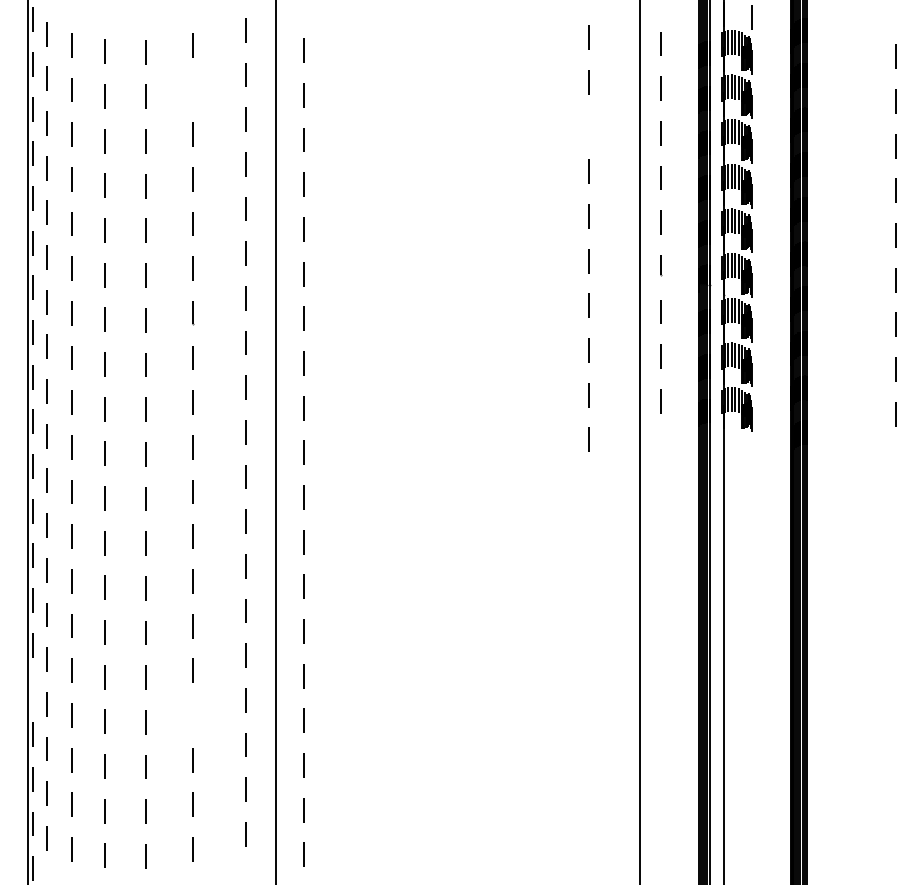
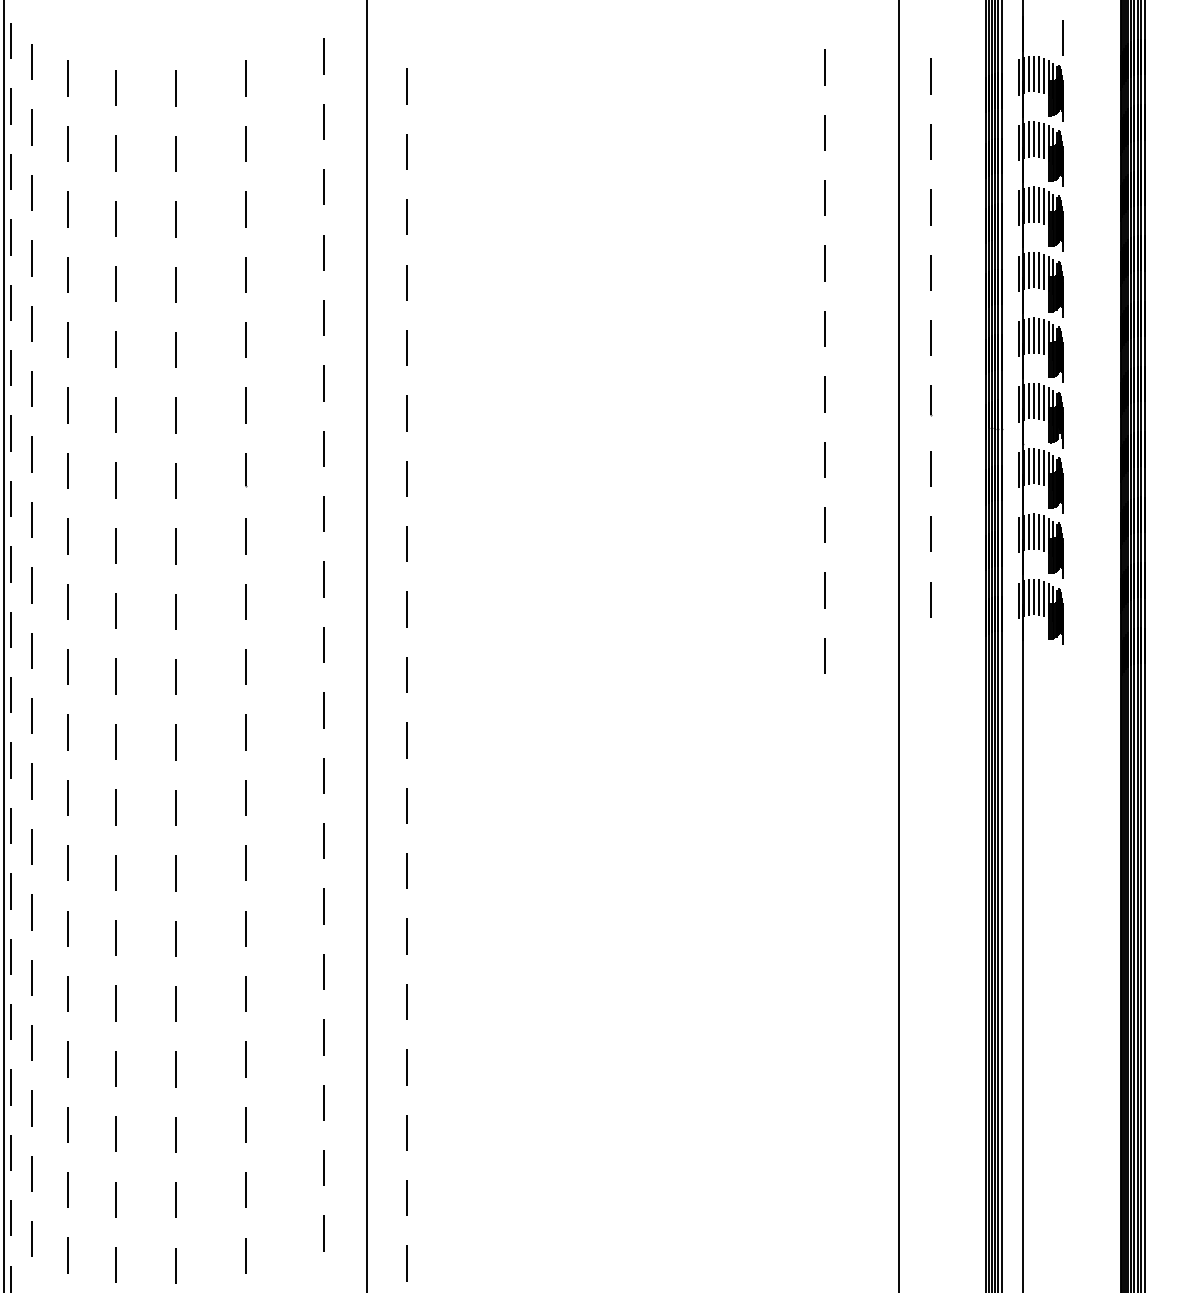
line: (193, 89) -> (246, 143), added
line: (588, 126) -> (824, 197), added
line: (32, 689) -> (10, 1021), added
line: (193, 715) -> (246, 1059), added

